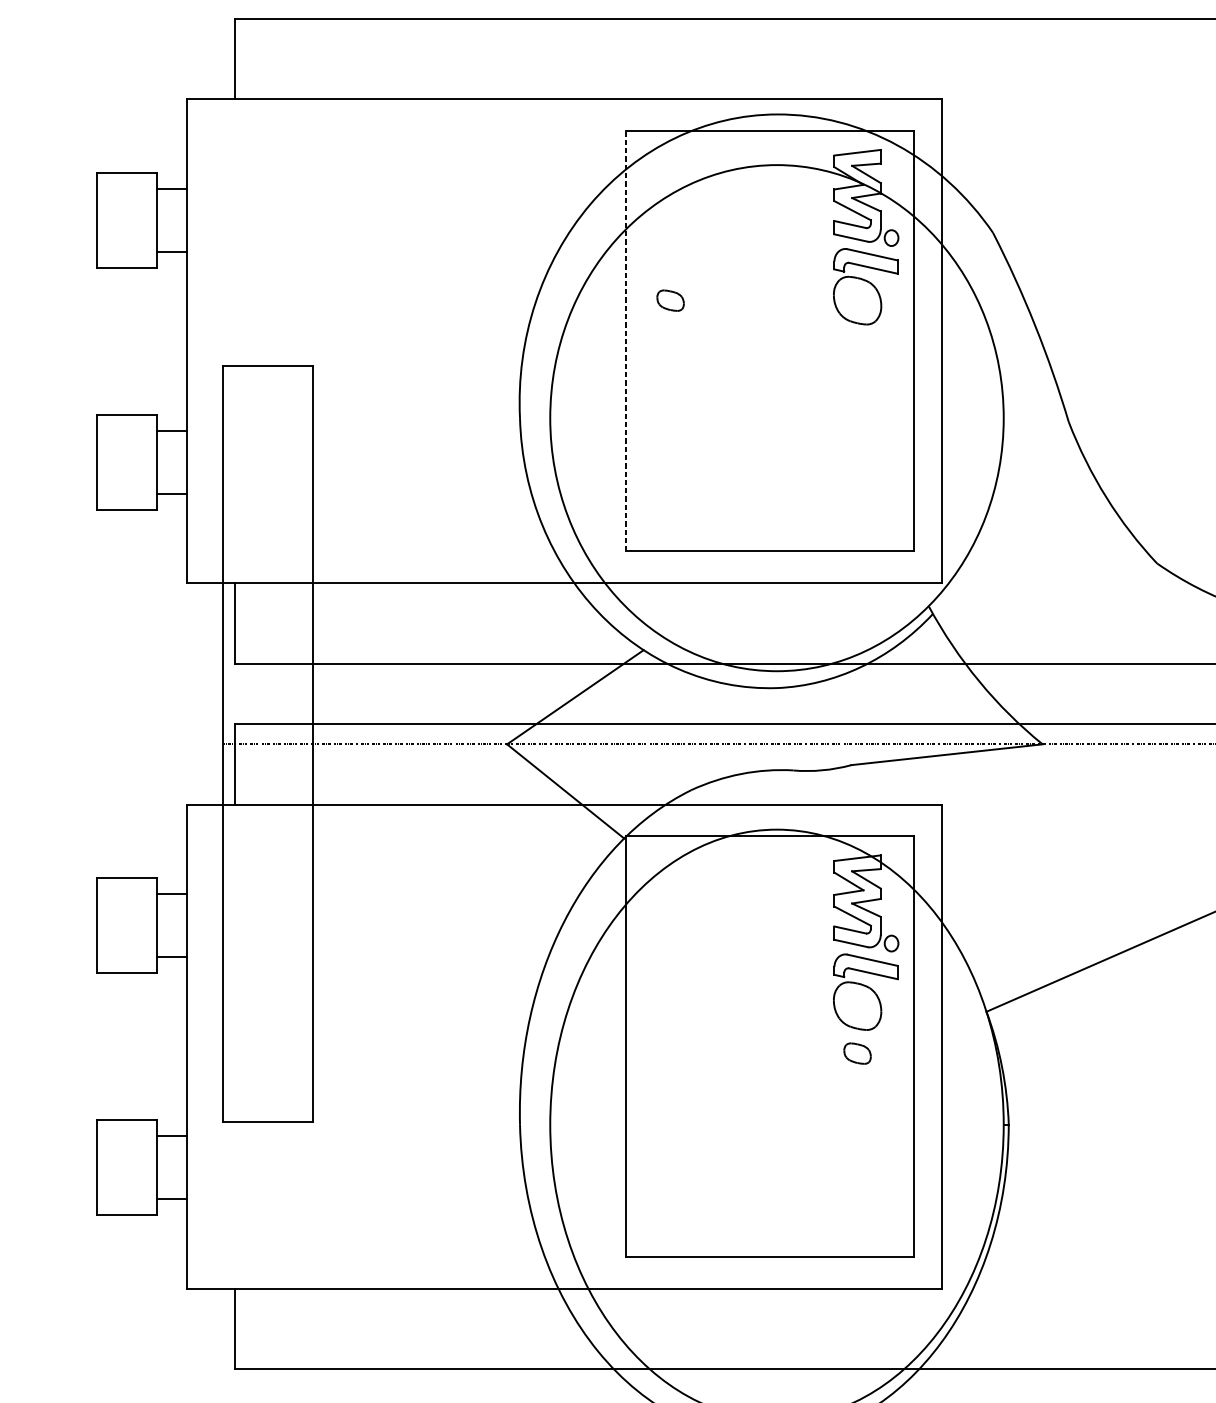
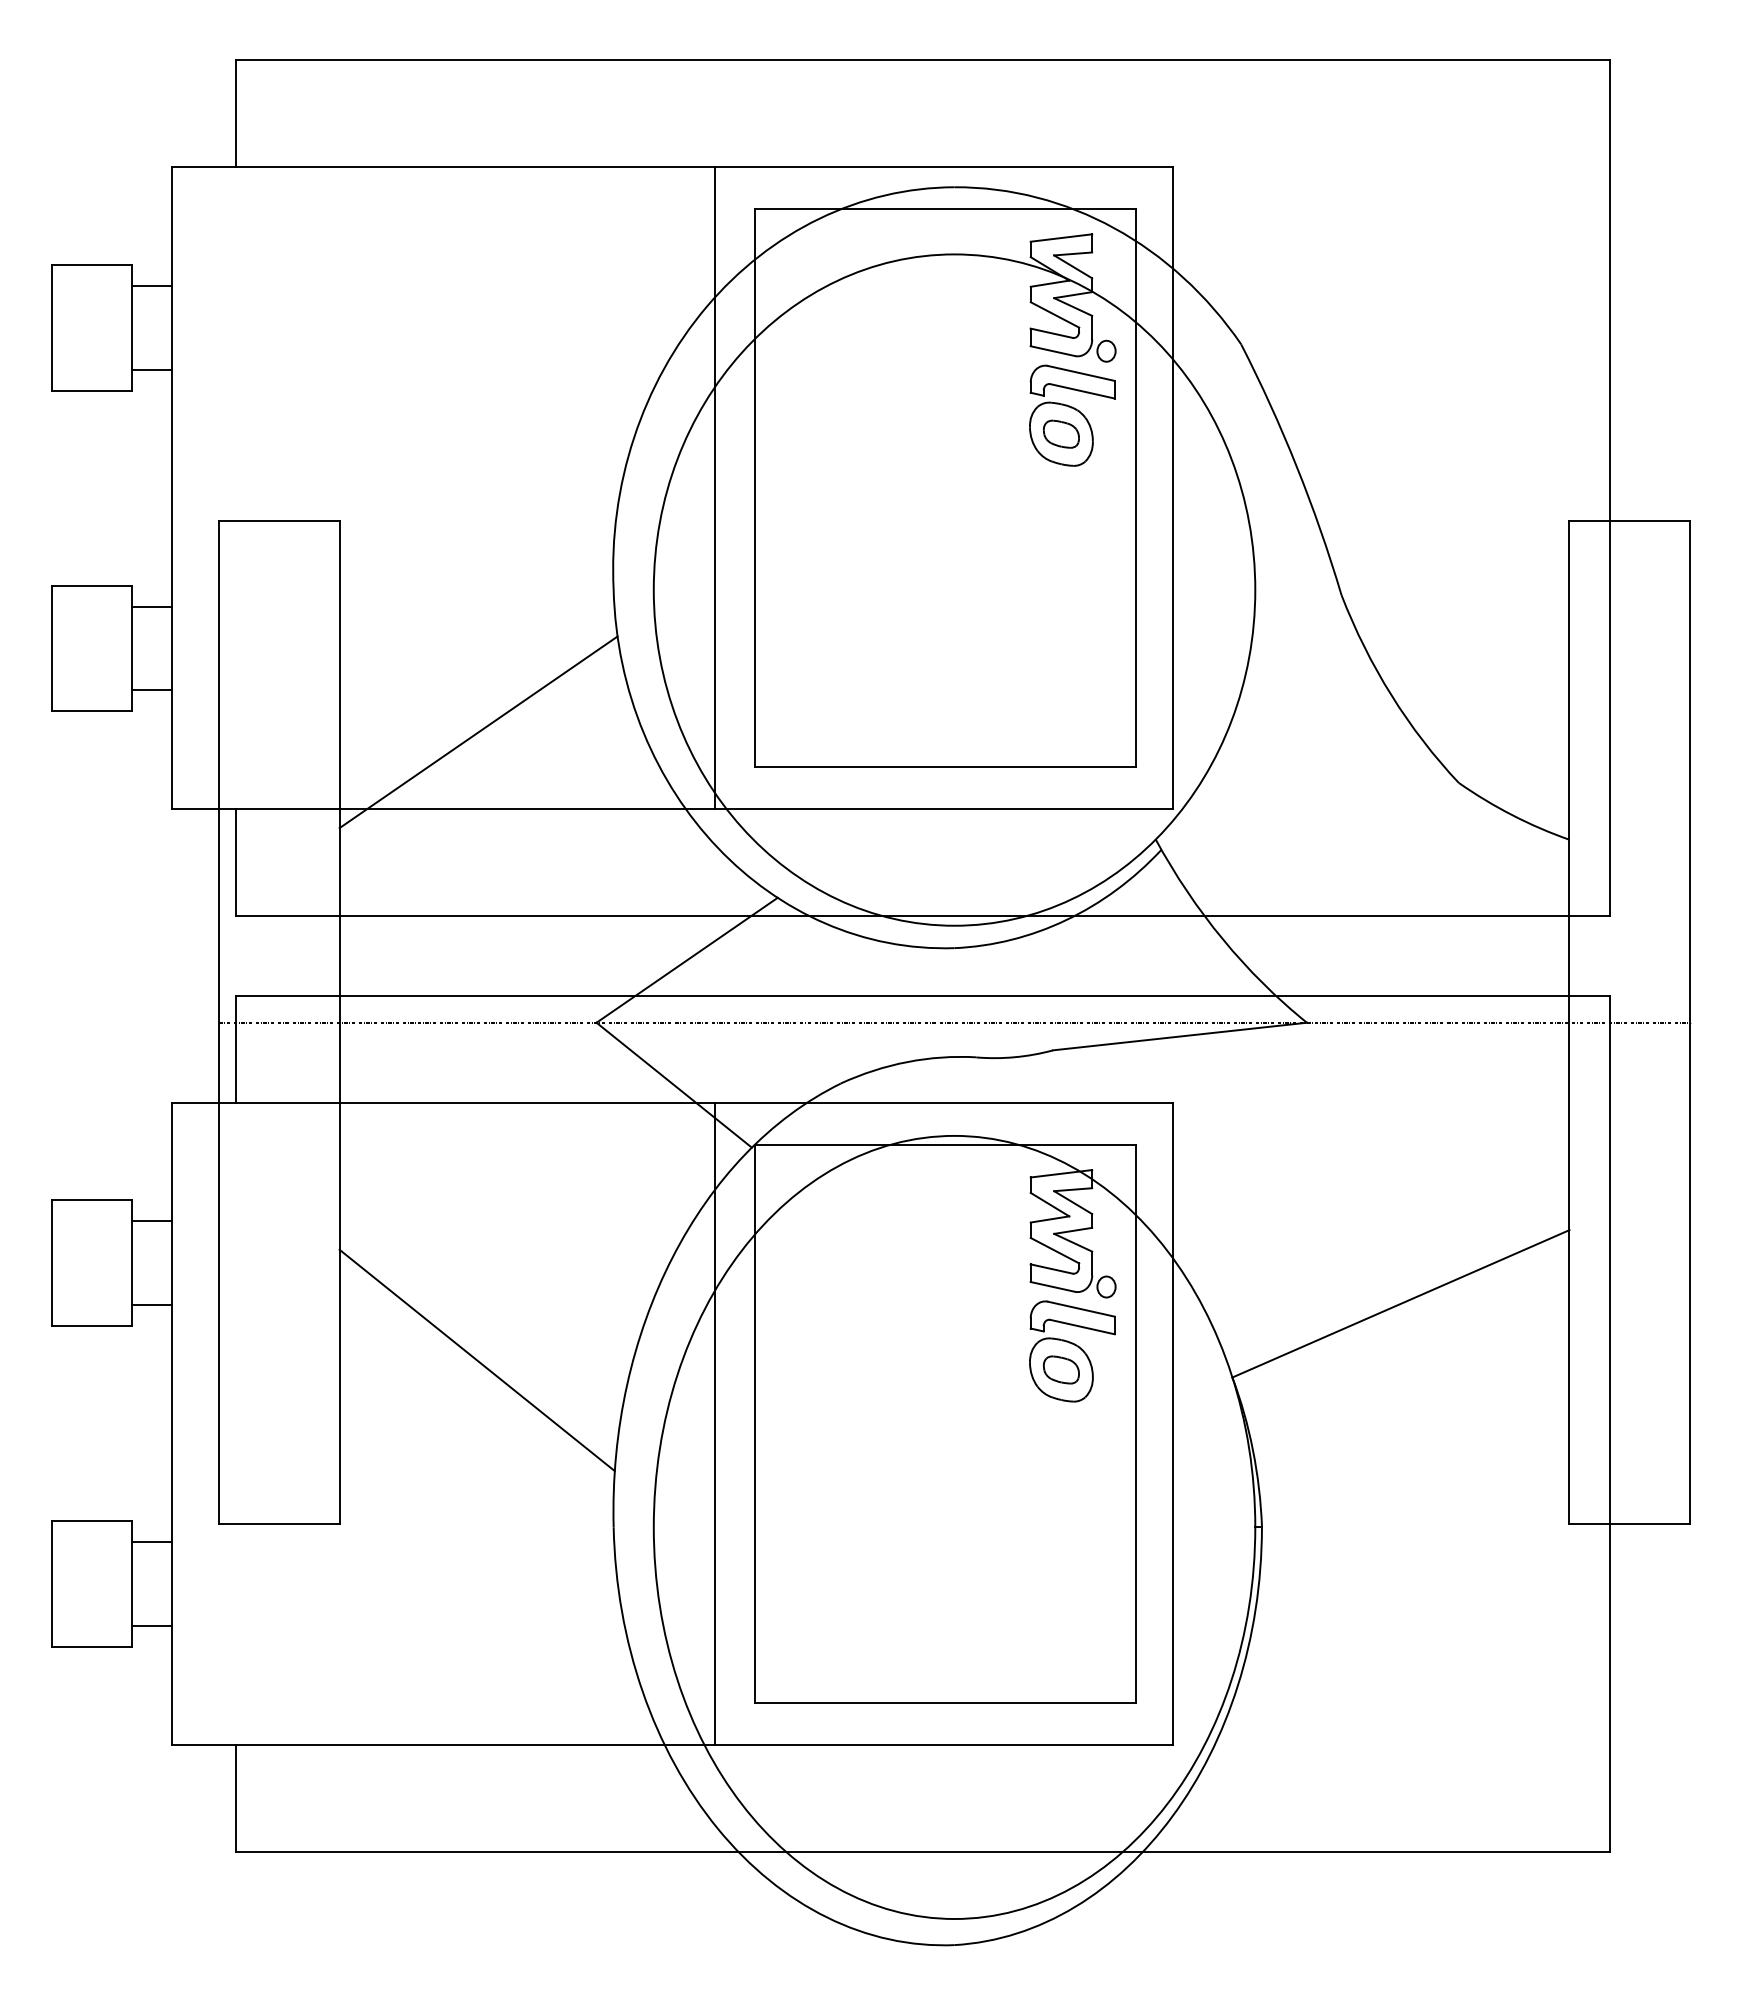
part: (669, 300) -> (1060, 433), moved
line: (596, 340) -> (714, 487), added
line: (626, 341) -> (754, 488), dashed -> solid
line: (418, 525) -> (478, 732), added
line: (416, 998) -> (476, 1360), added
line: (596, 1046) -> (714, 1423), added
part: (856, 1053) -> (1060, 1369), moved

